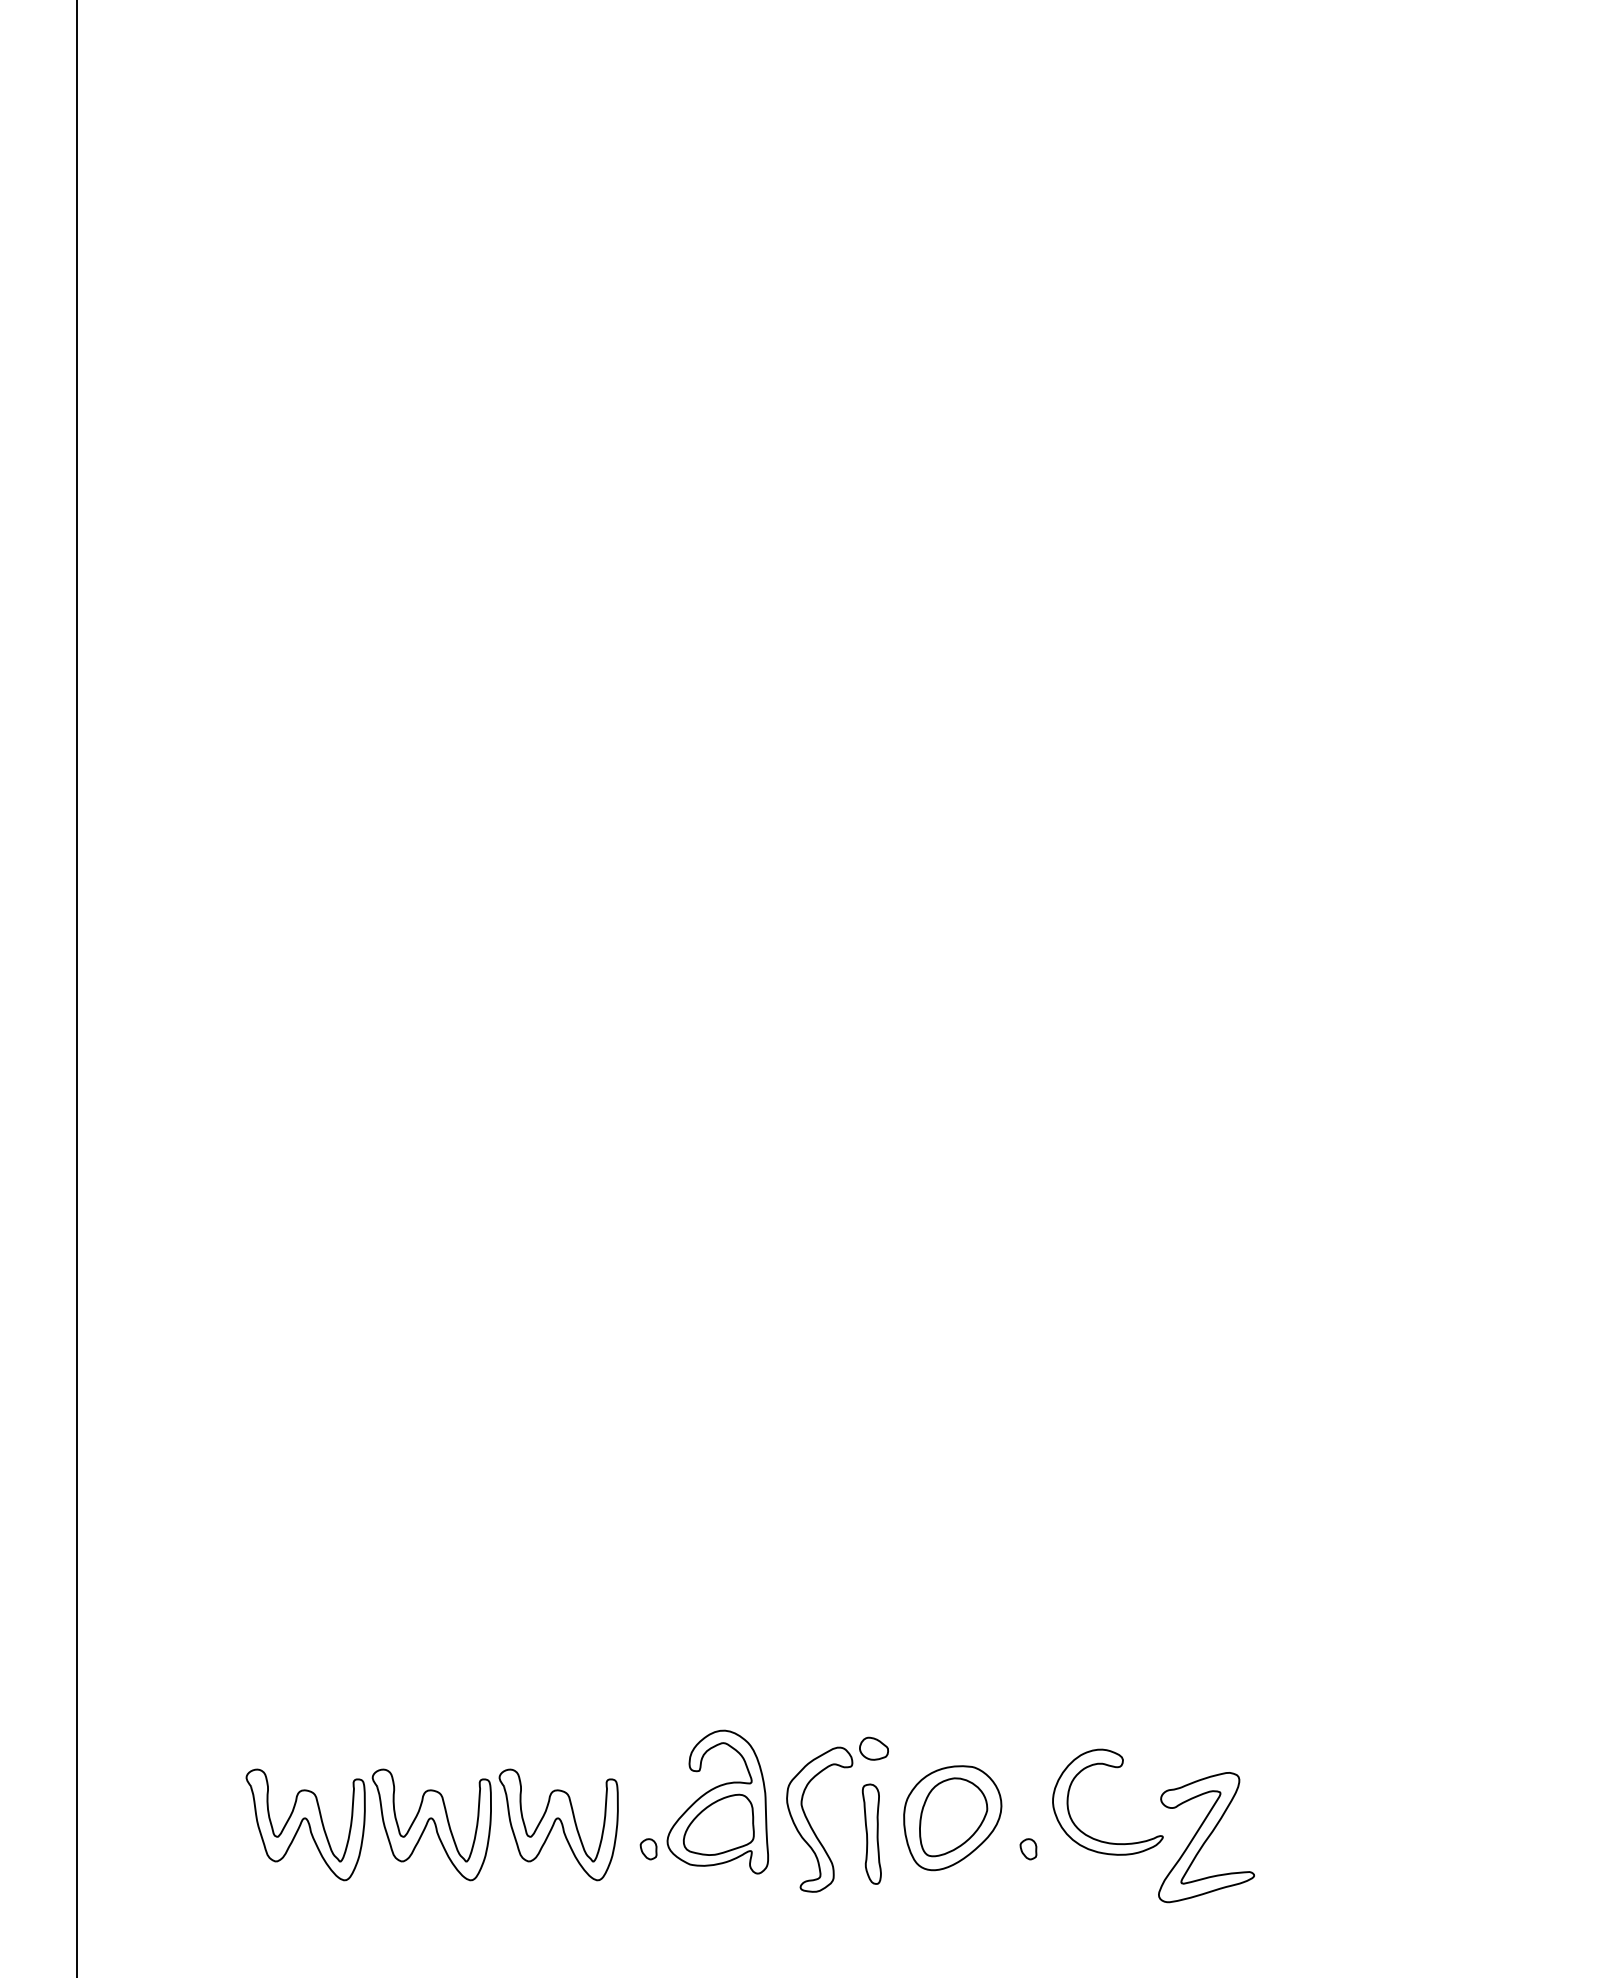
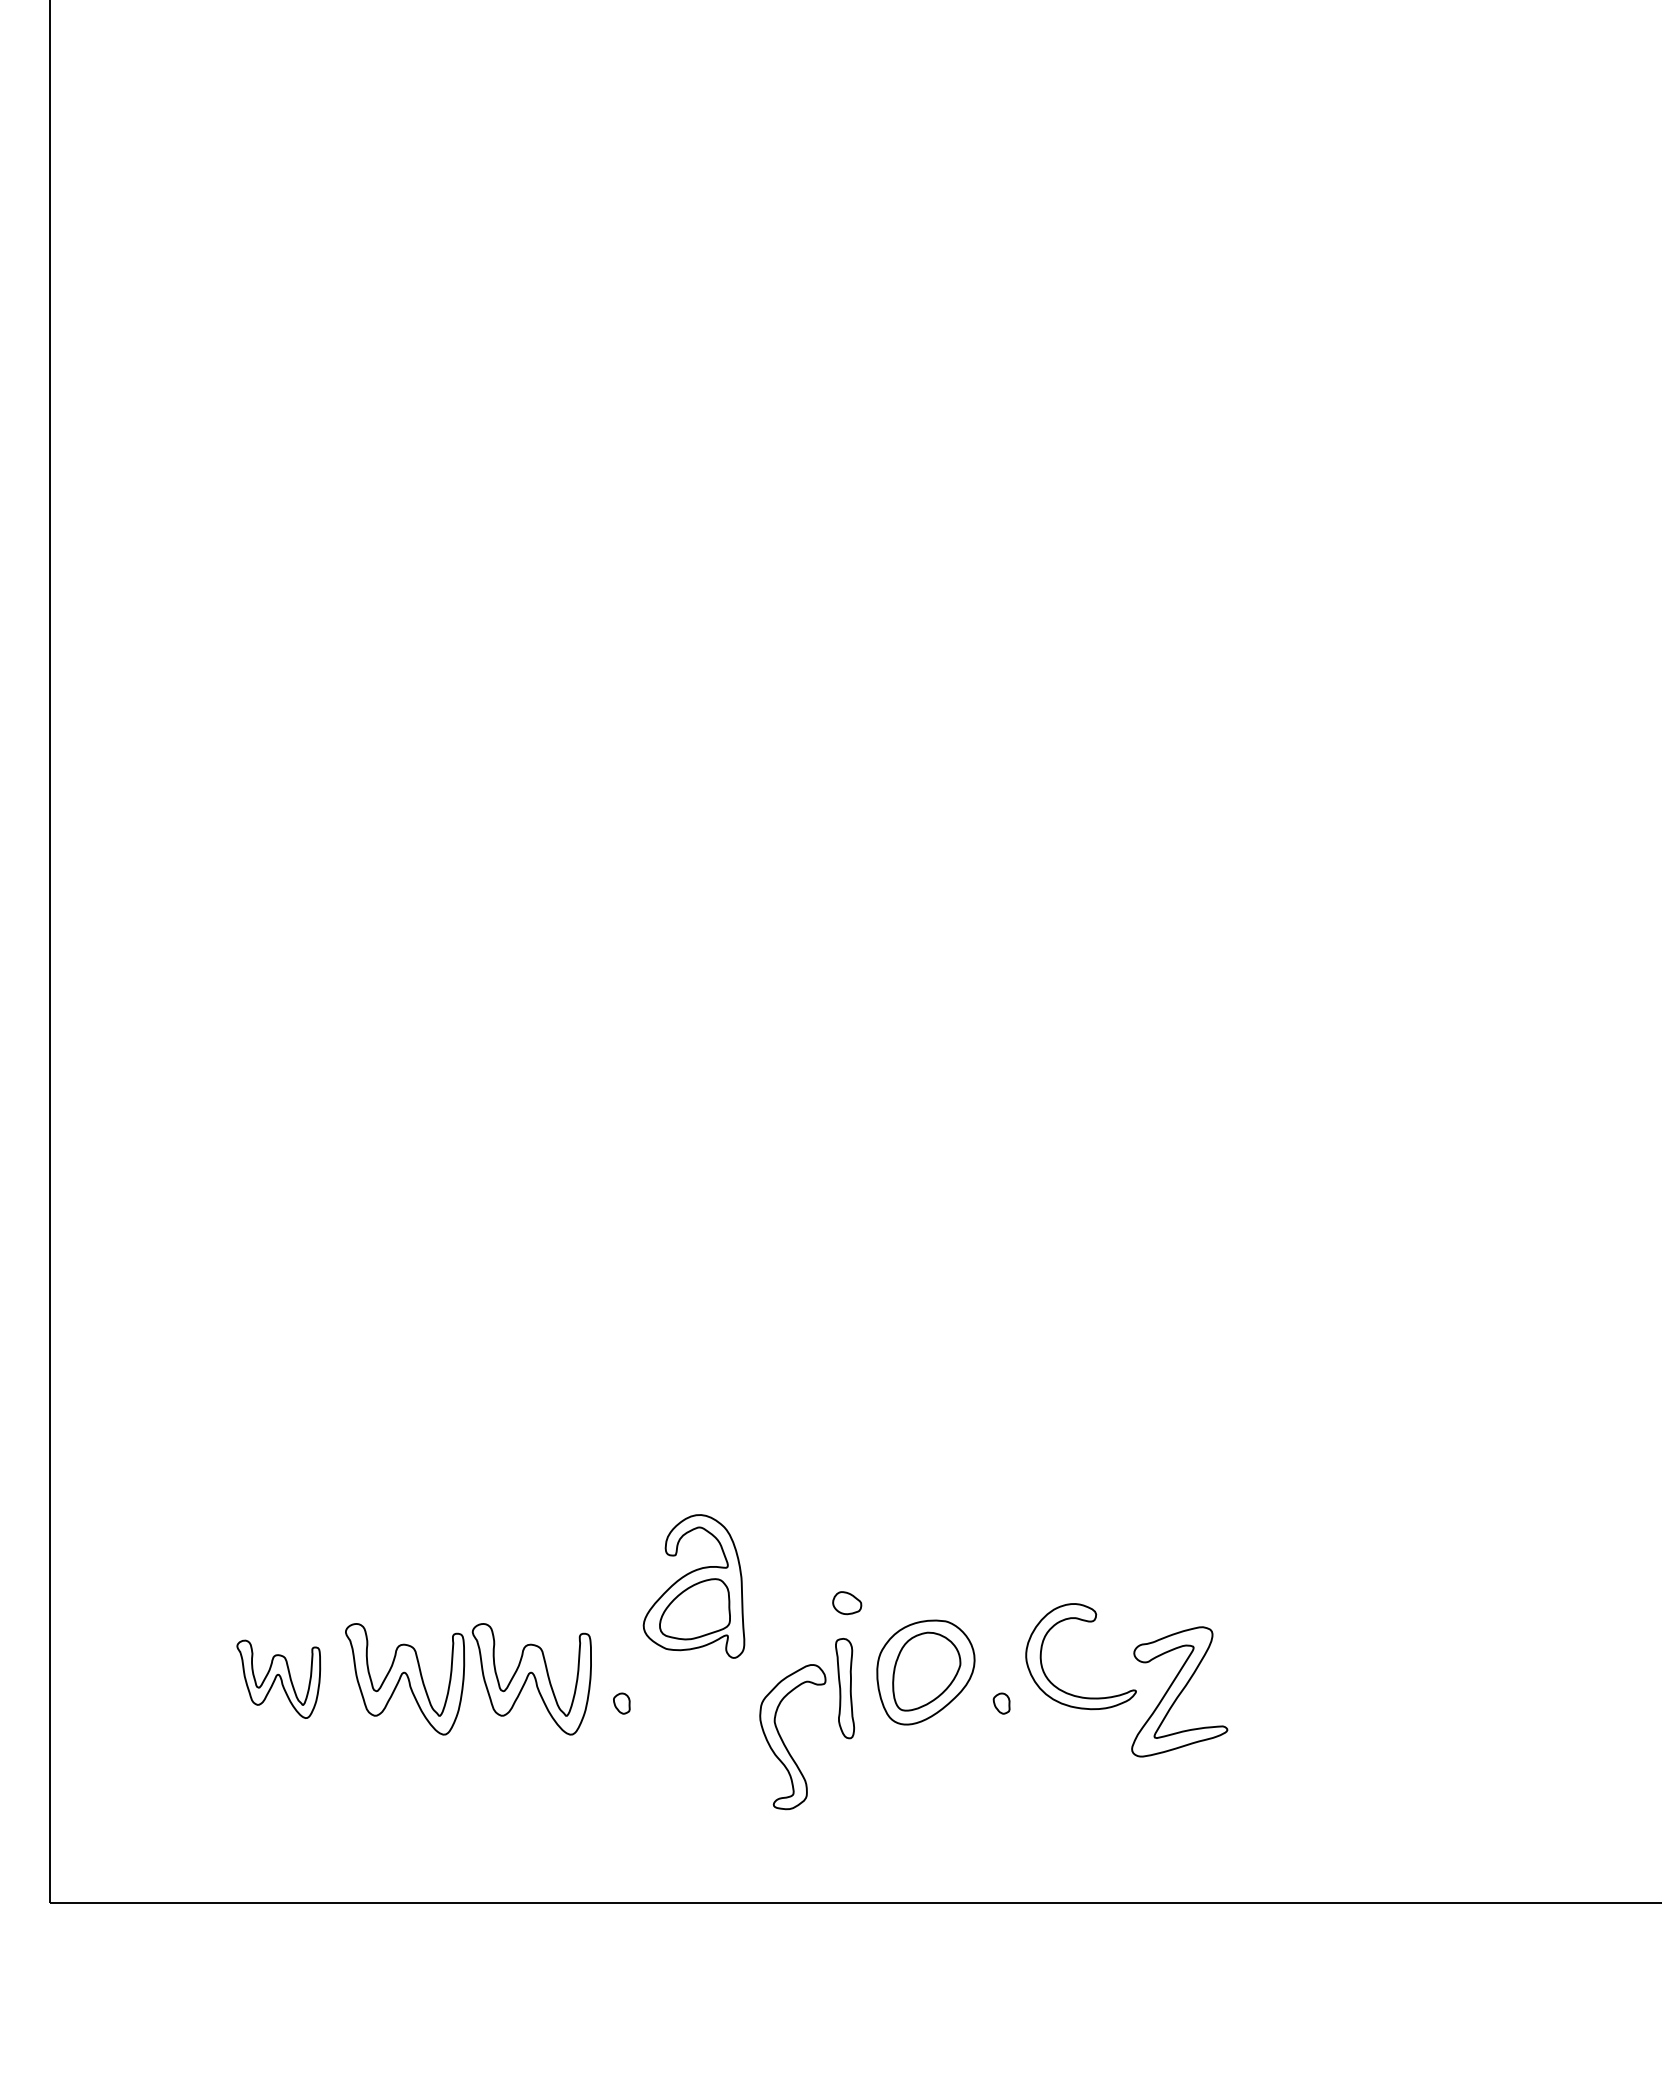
part: (717, 1802) -> (693, 1586), moved
part: (305, 1825) -> (278, 1679), size x0.7
part: (811, 1825) -> (784, 1742), moved

